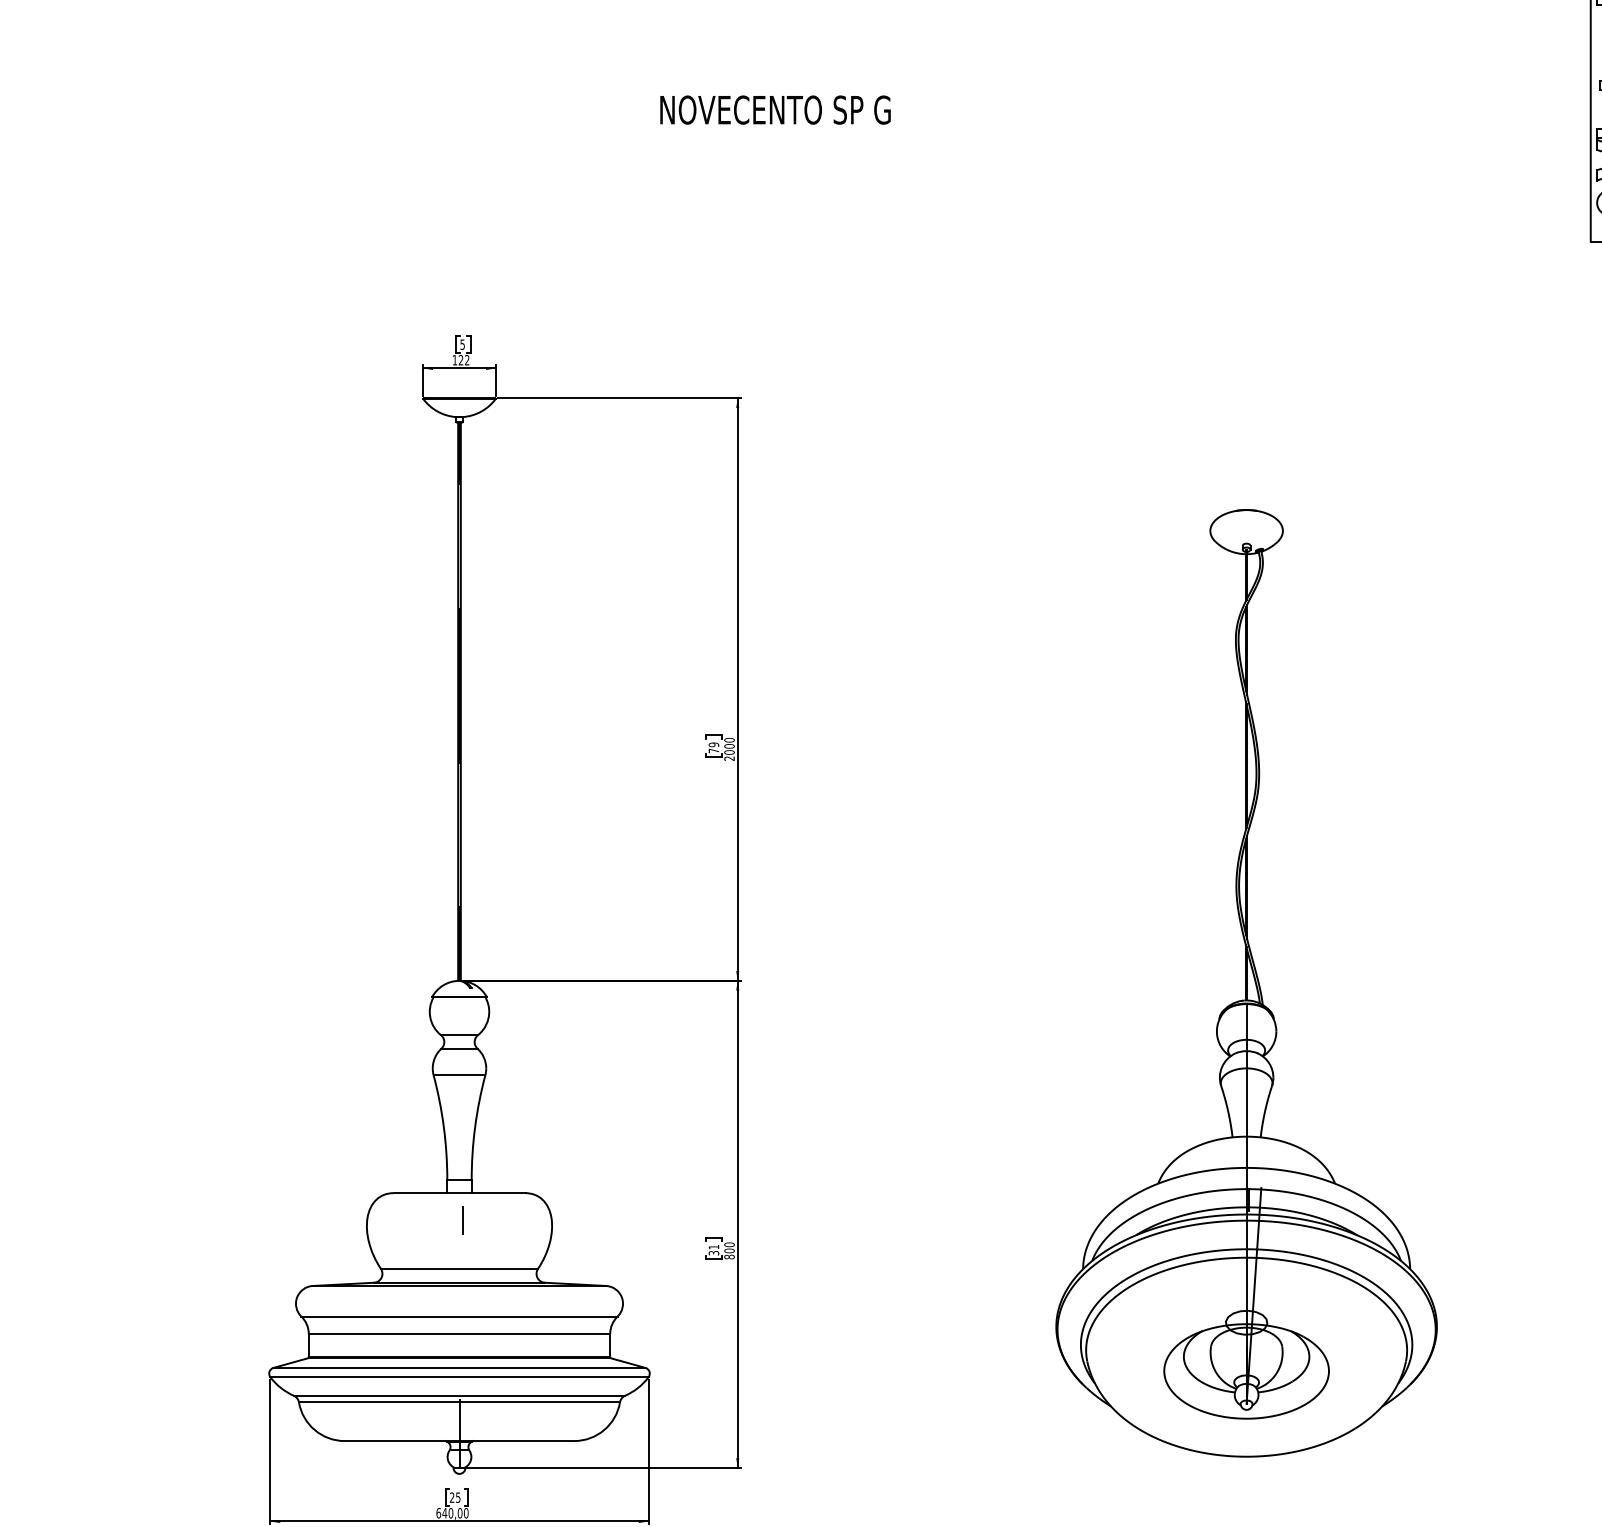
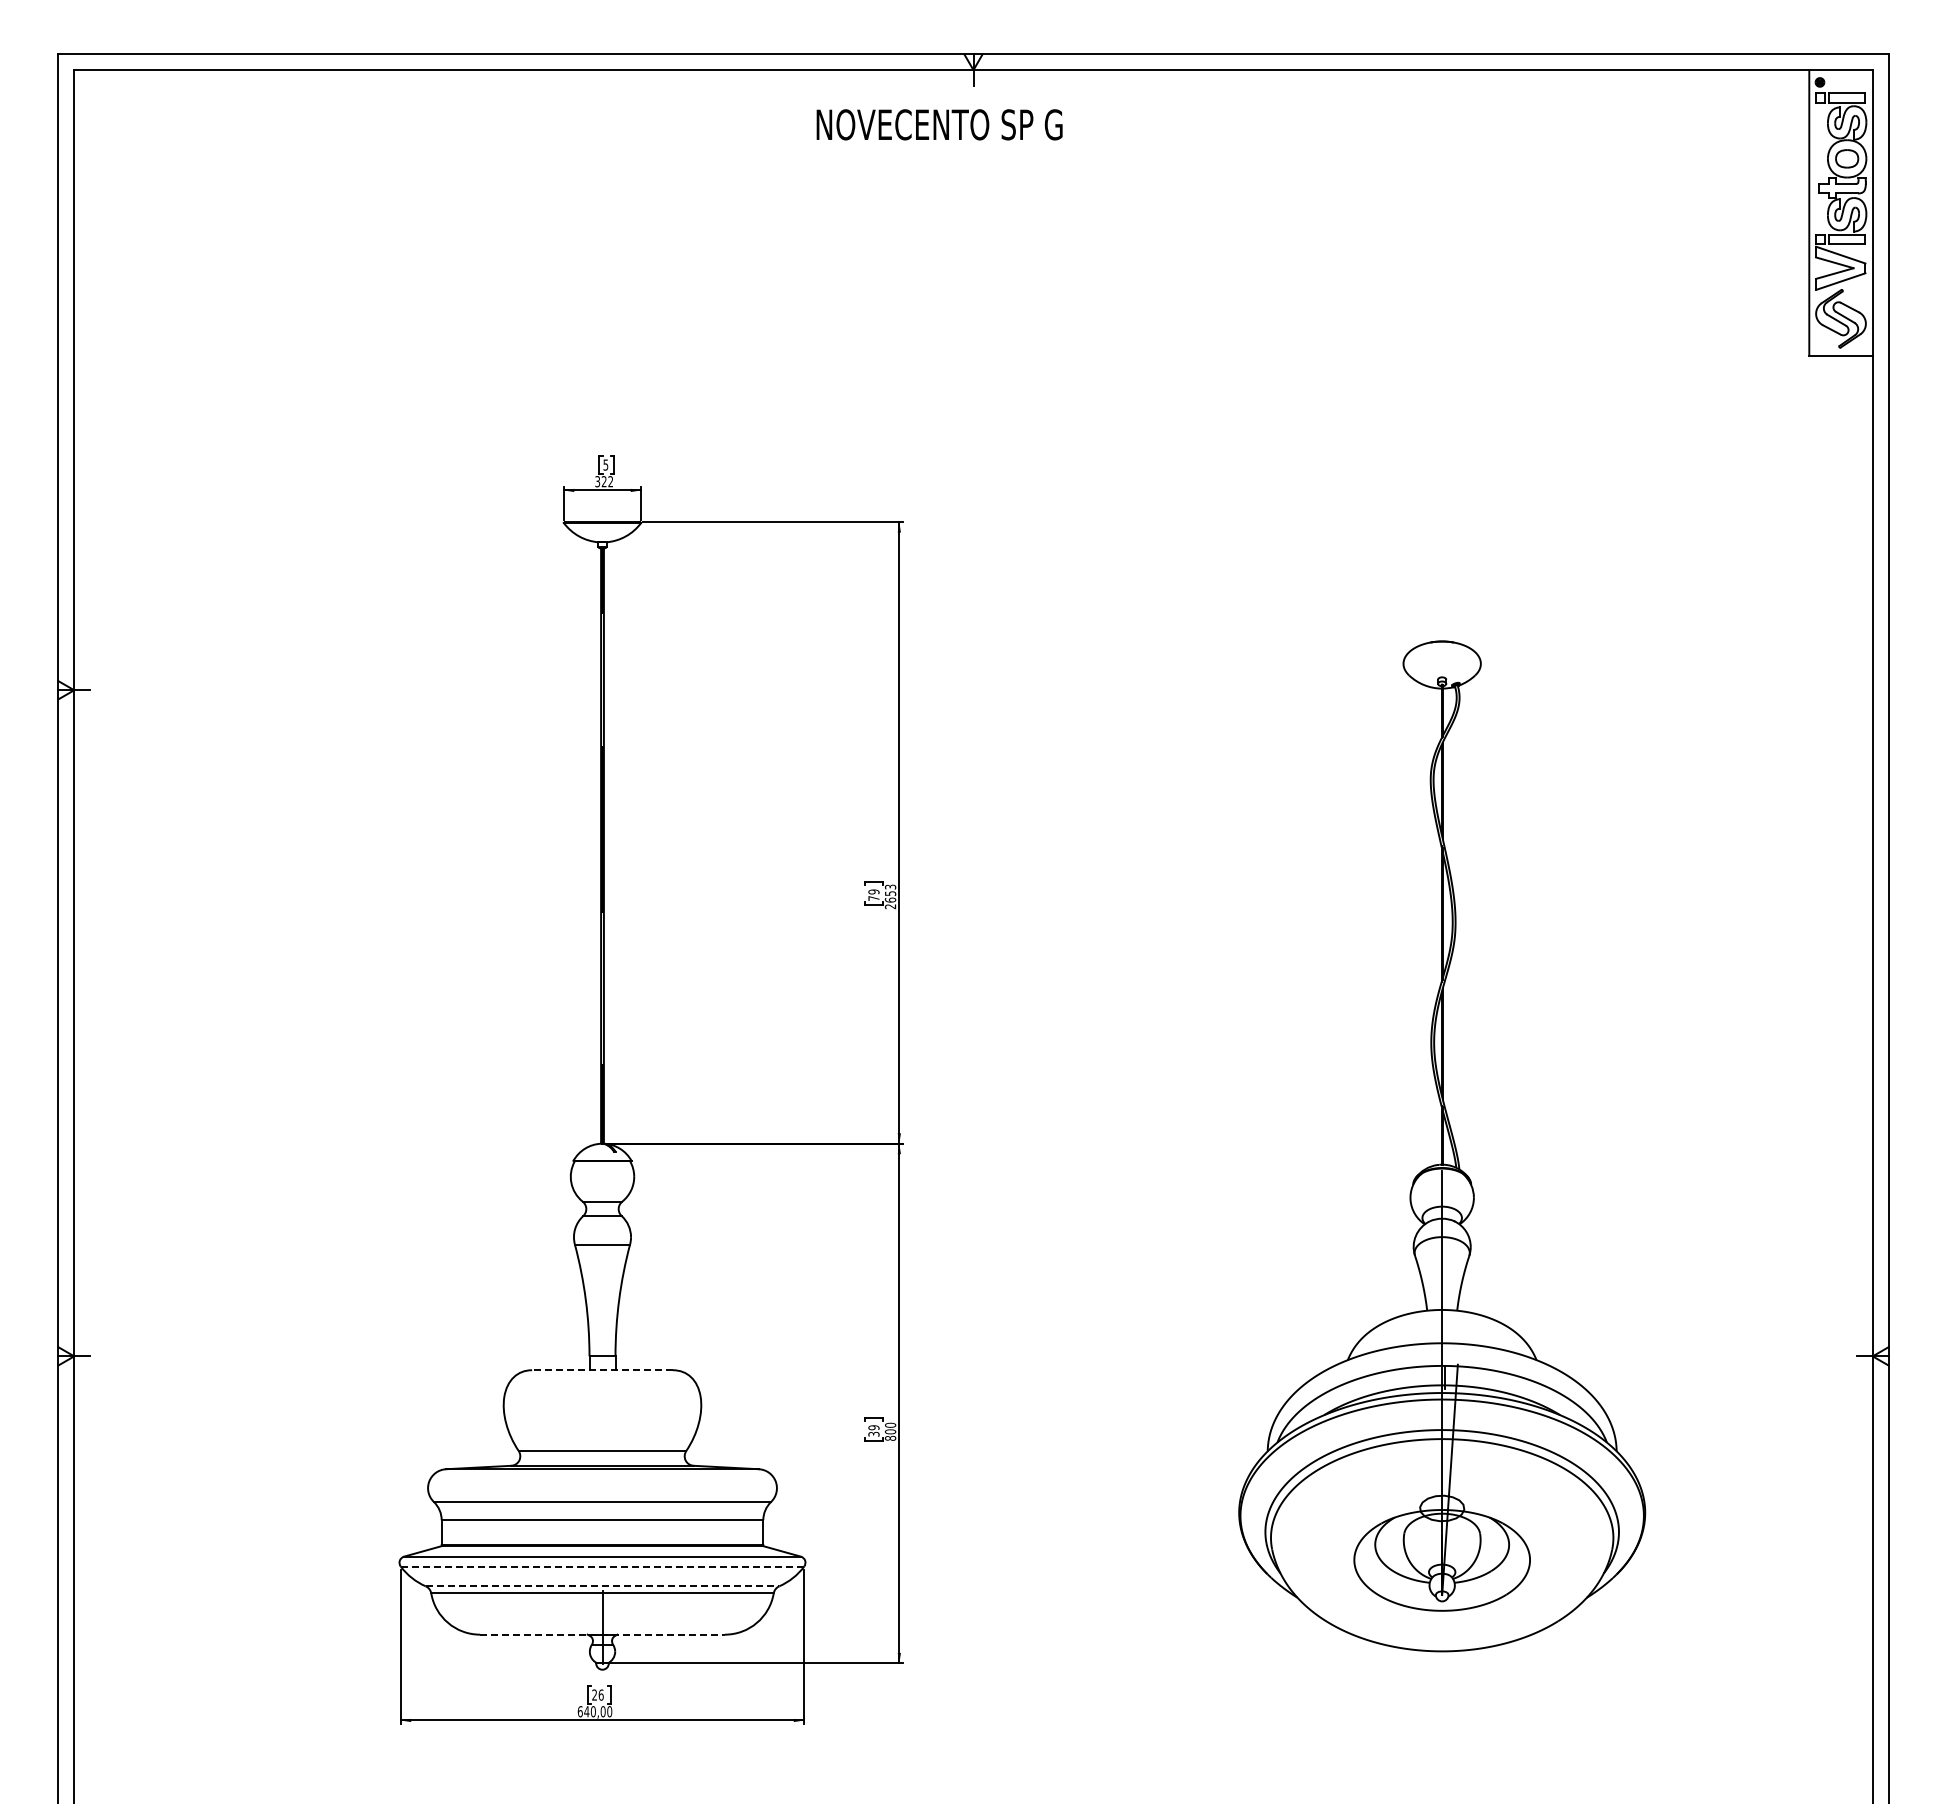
text: (775, 109) -> (939, 124), moved
text: (454, 360) -> (597, 481), 122 -> 322
text: (729, 746) -> (890, 893), 2000 -> 2653
line: (459, 1193) -> (602, 1370), solid -> dashed
line: (463, 1219) -> (606, 1398), removed
text: (713, 1246) -> (873, 1427), 31 -> 39
line: (459, 1377) -> (602, 1566), solid -> dashed
line: (459, 1395) -> (602, 1586), solid -> dashed
line: (460, 1440) -> (603, 1634), solid -> dashed
text: (457, 1497) -> (600, 1694), 25 -> 26

